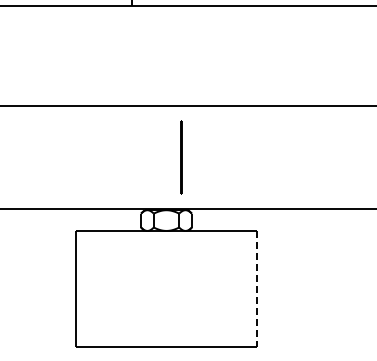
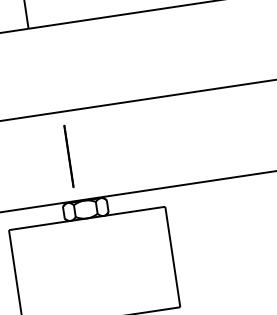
line: (181, 157) -> (69, 156), moved
line: (257, 289) -> (173, 257), dashed -> solid

